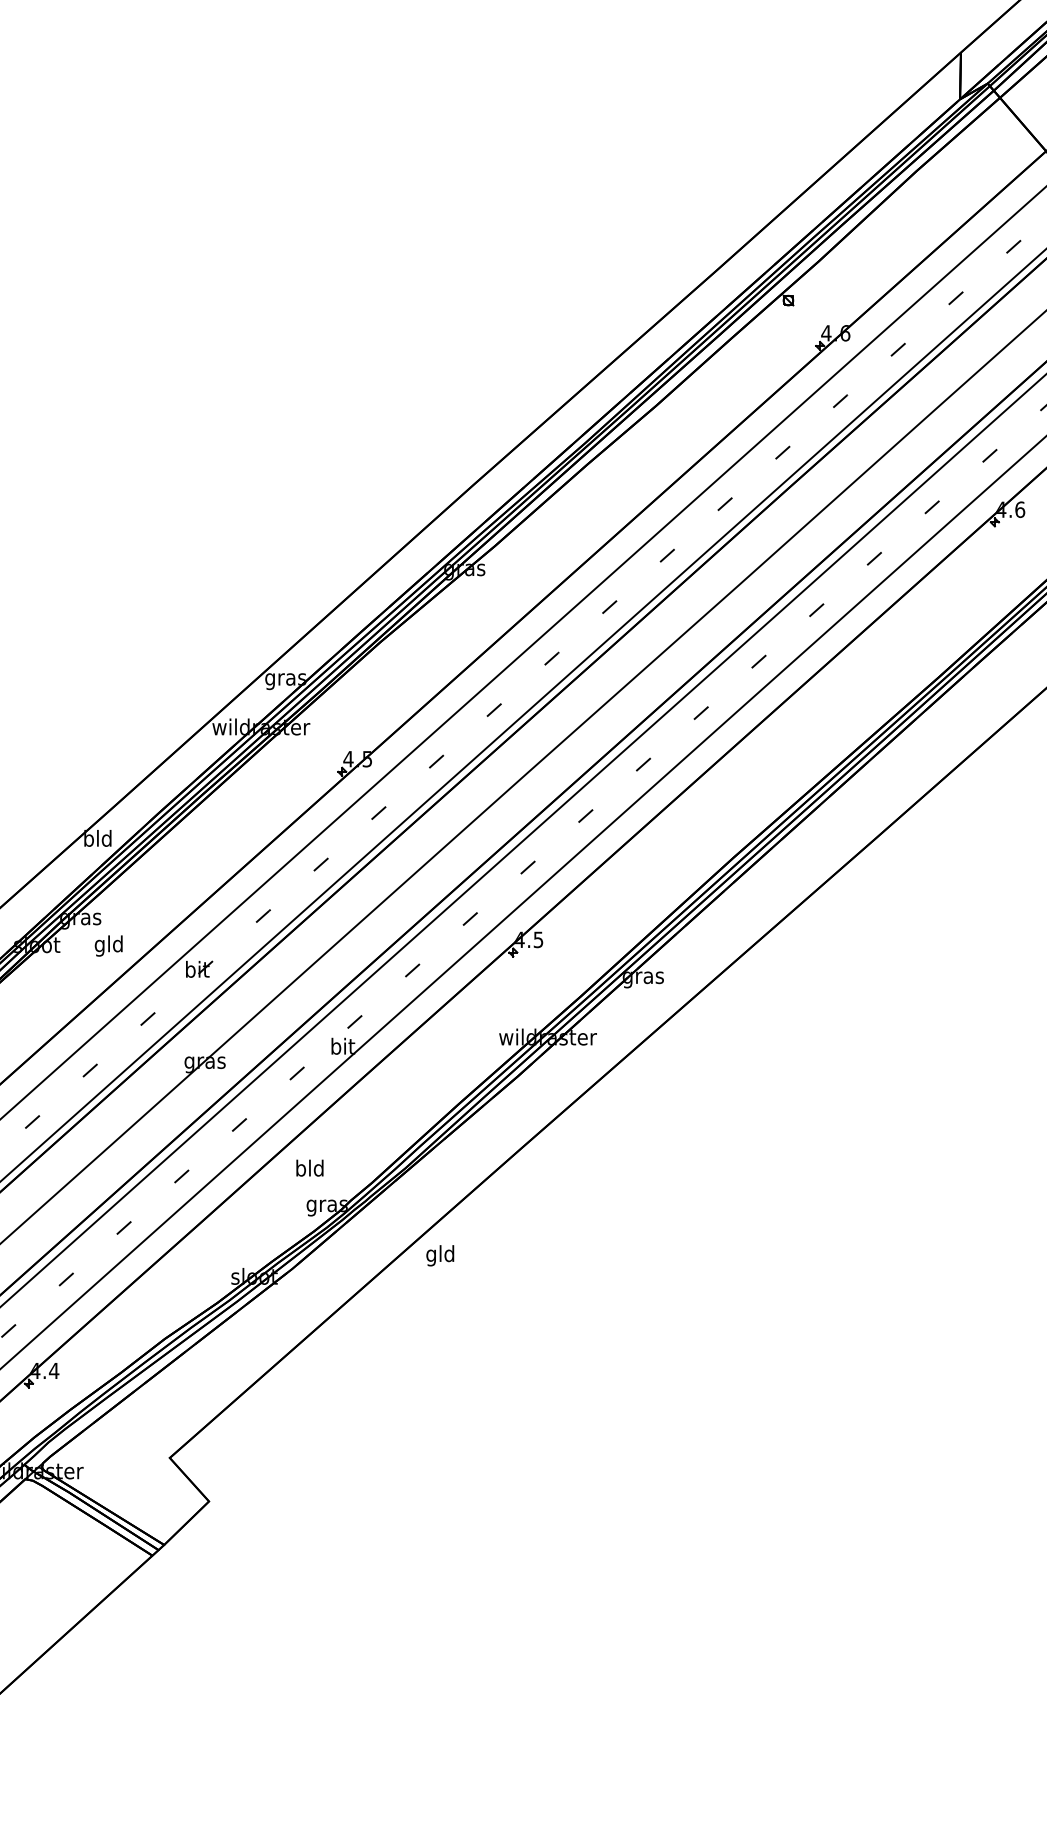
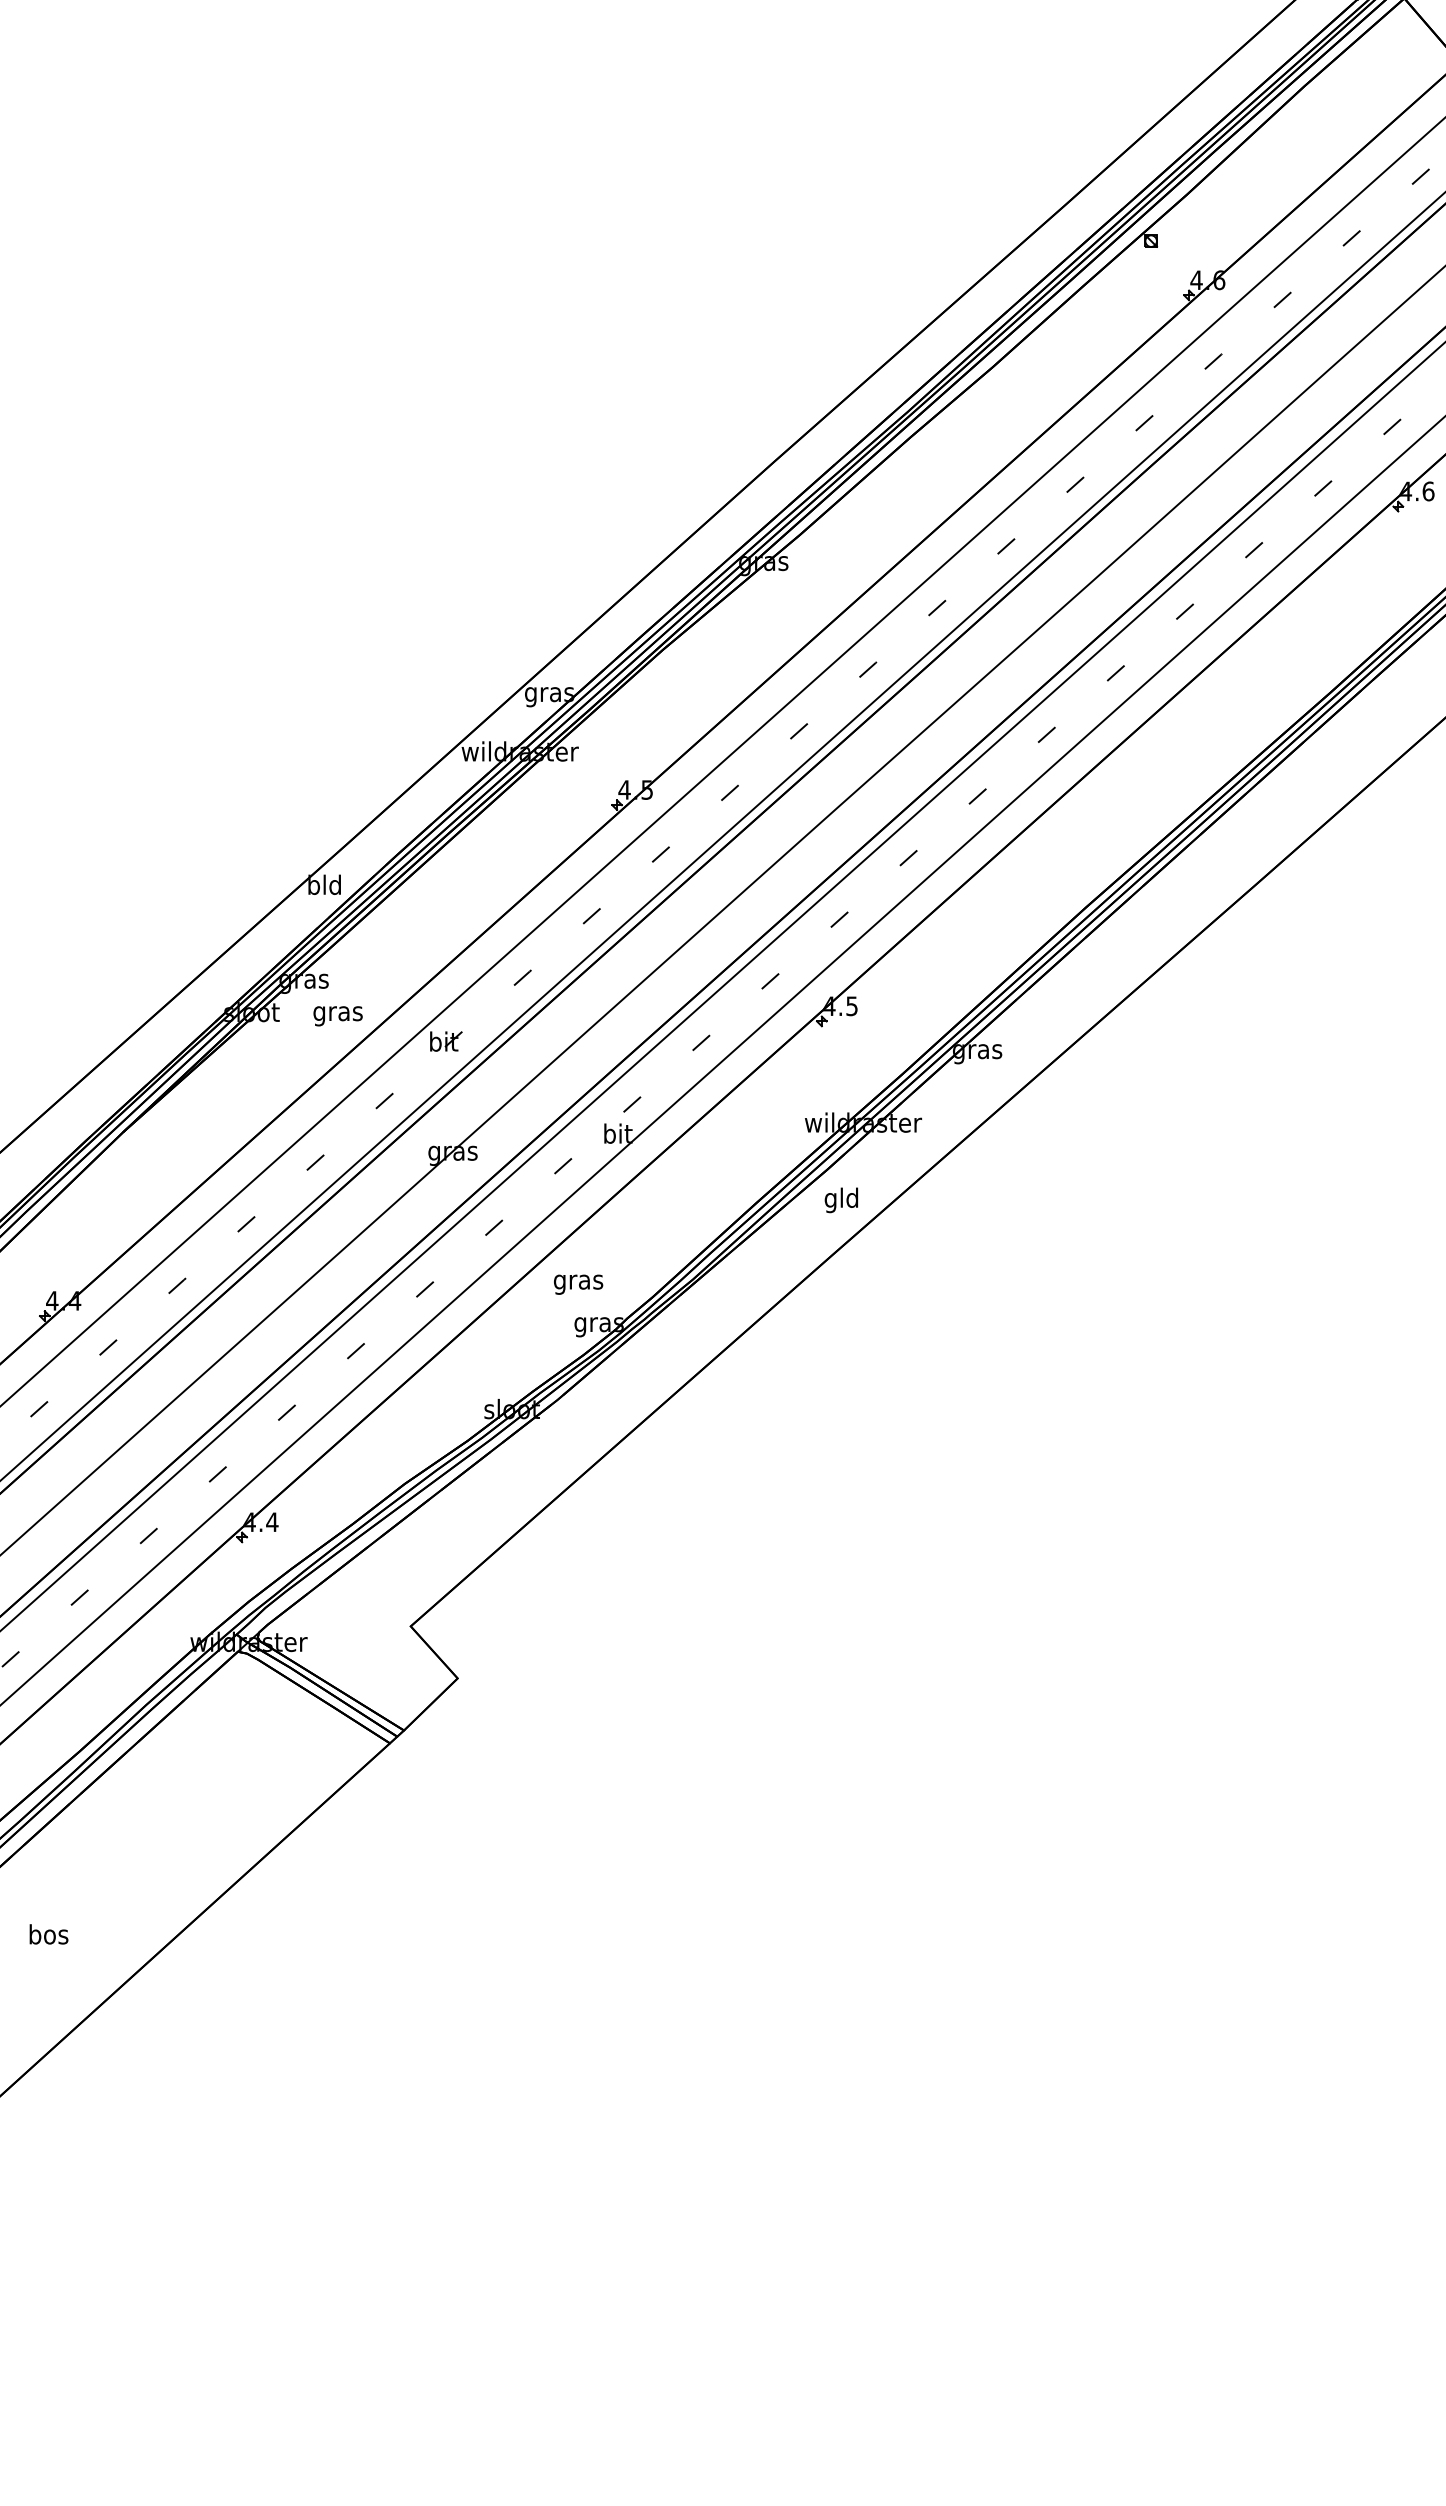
text: (108, 945) -> (337, 1013), gld -> gras
text: (309, 1169) -> (578, 1281), bld -> gras
text: (439, 1255) -> (840, 1200), moved

